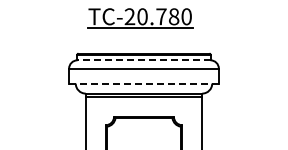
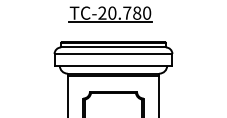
line: (144, 60) -> (113, 47), dashed -> solid
line: (144, 83) -> (113, 65), dashed -> solid

